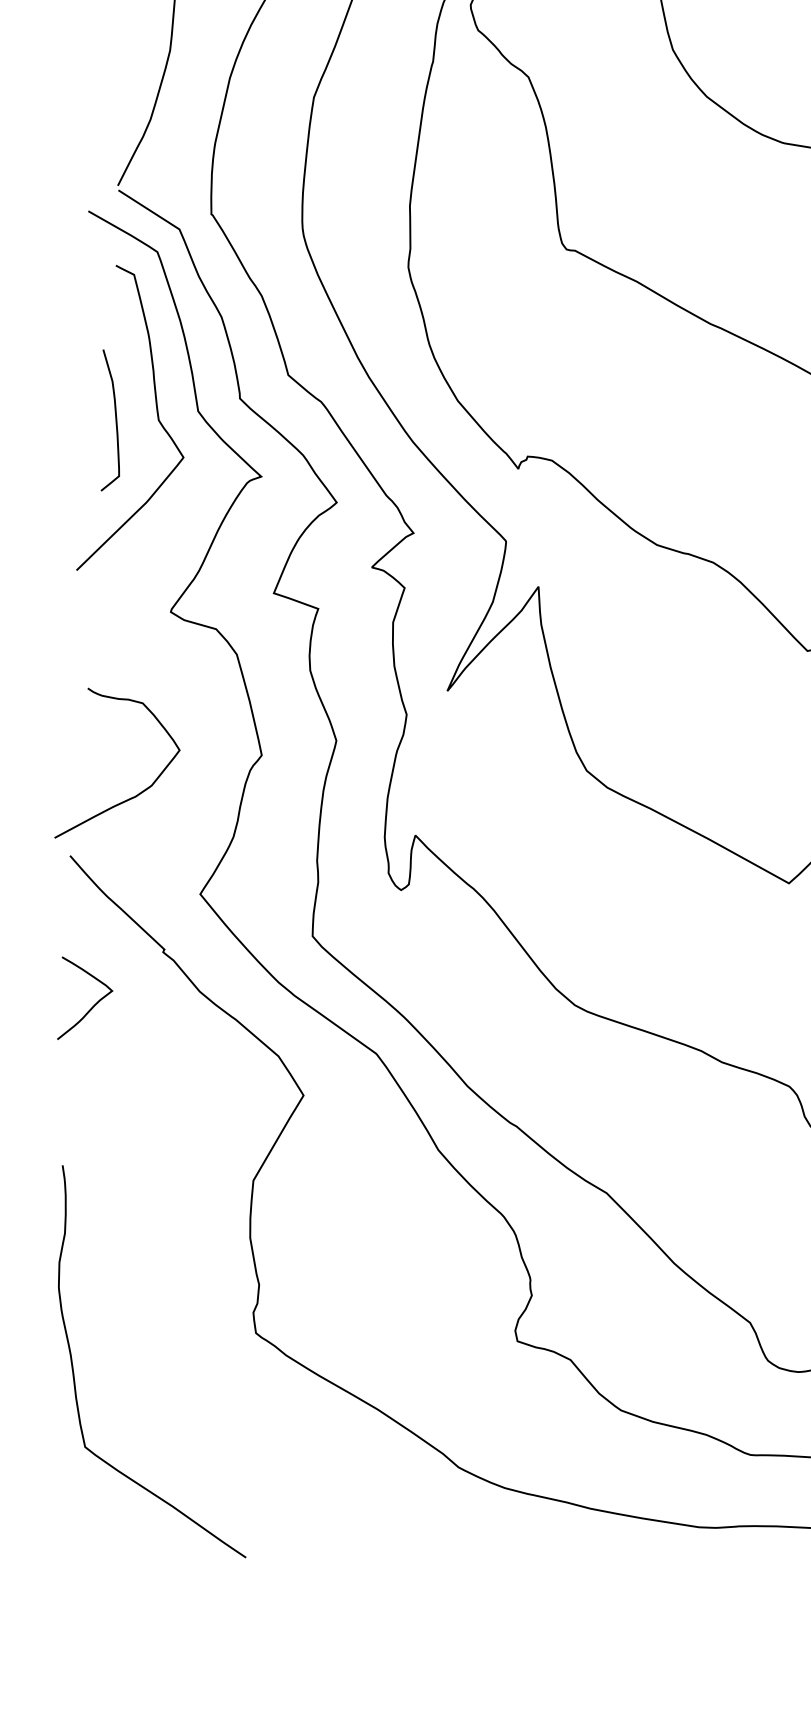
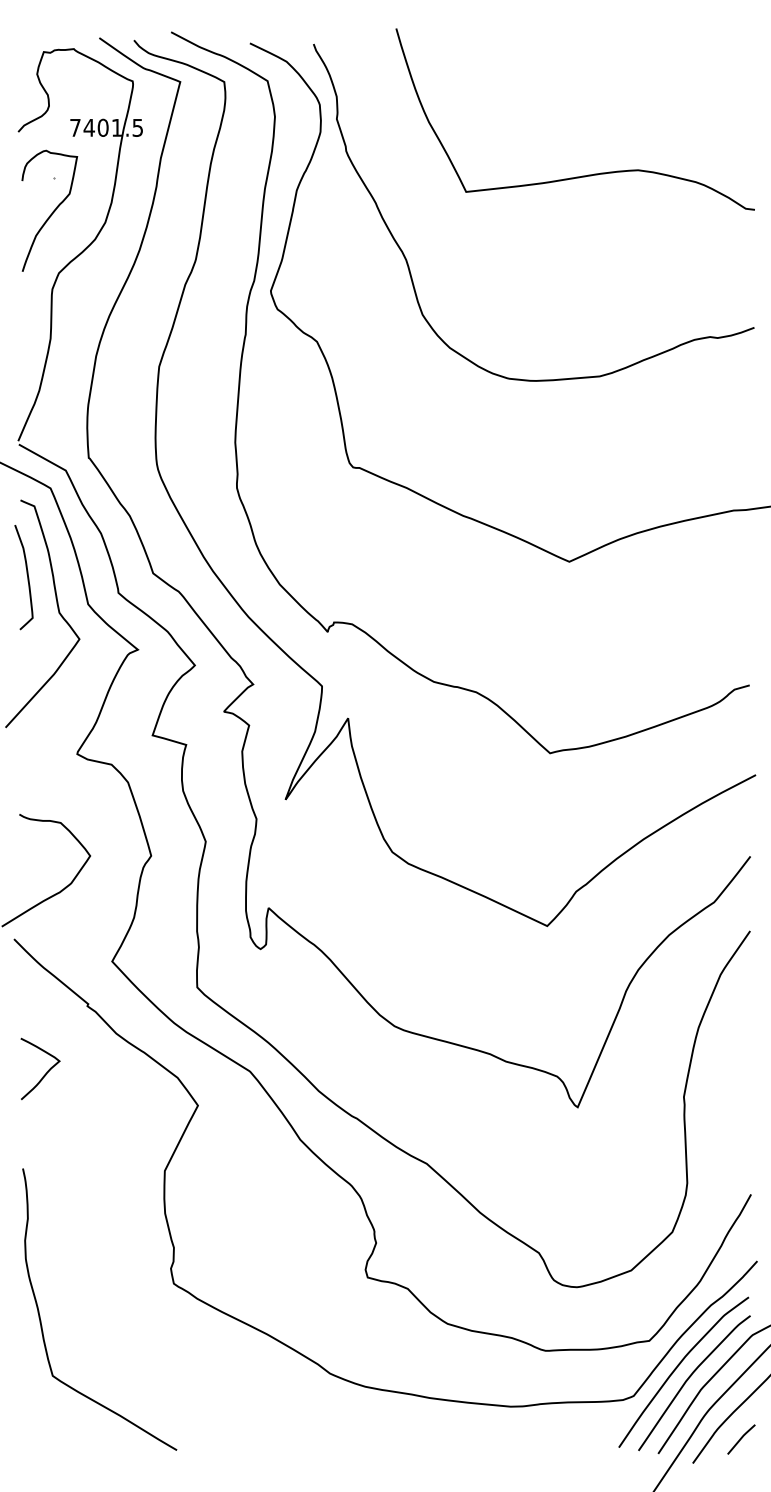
curve: (115, 421) -> (27, 577), moved
curve: (92, 1006) -> (45, 1073), moved

